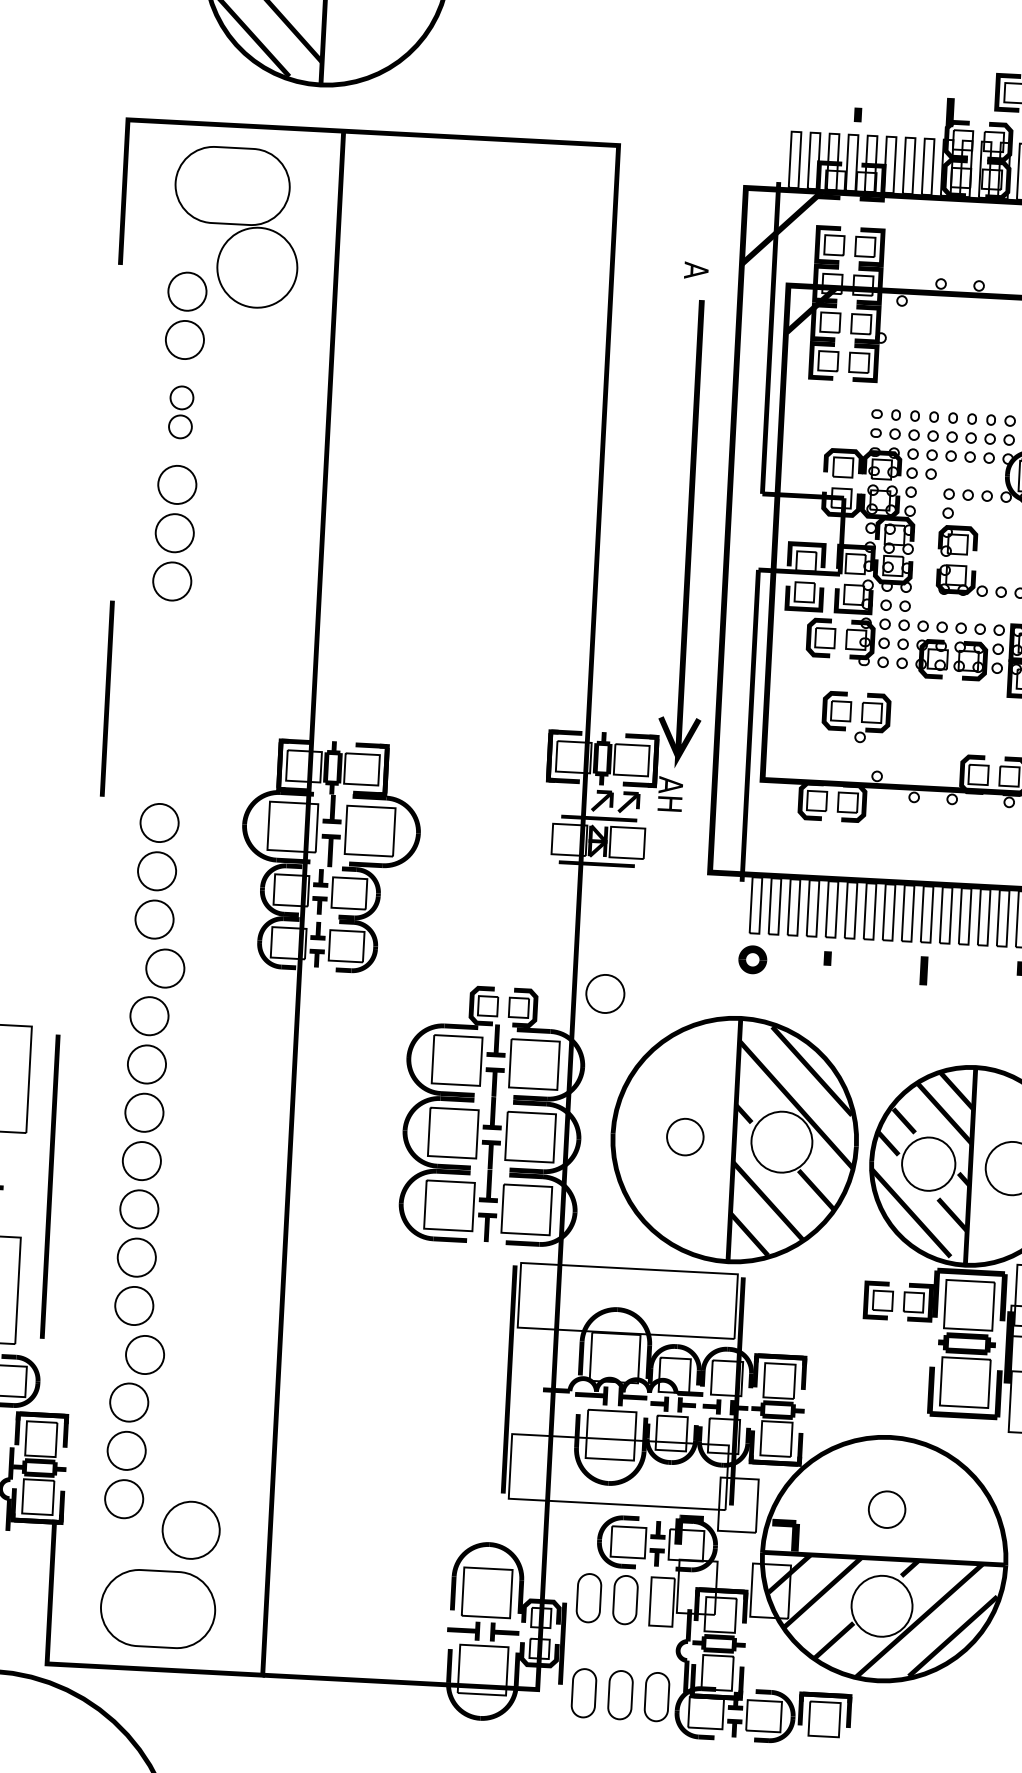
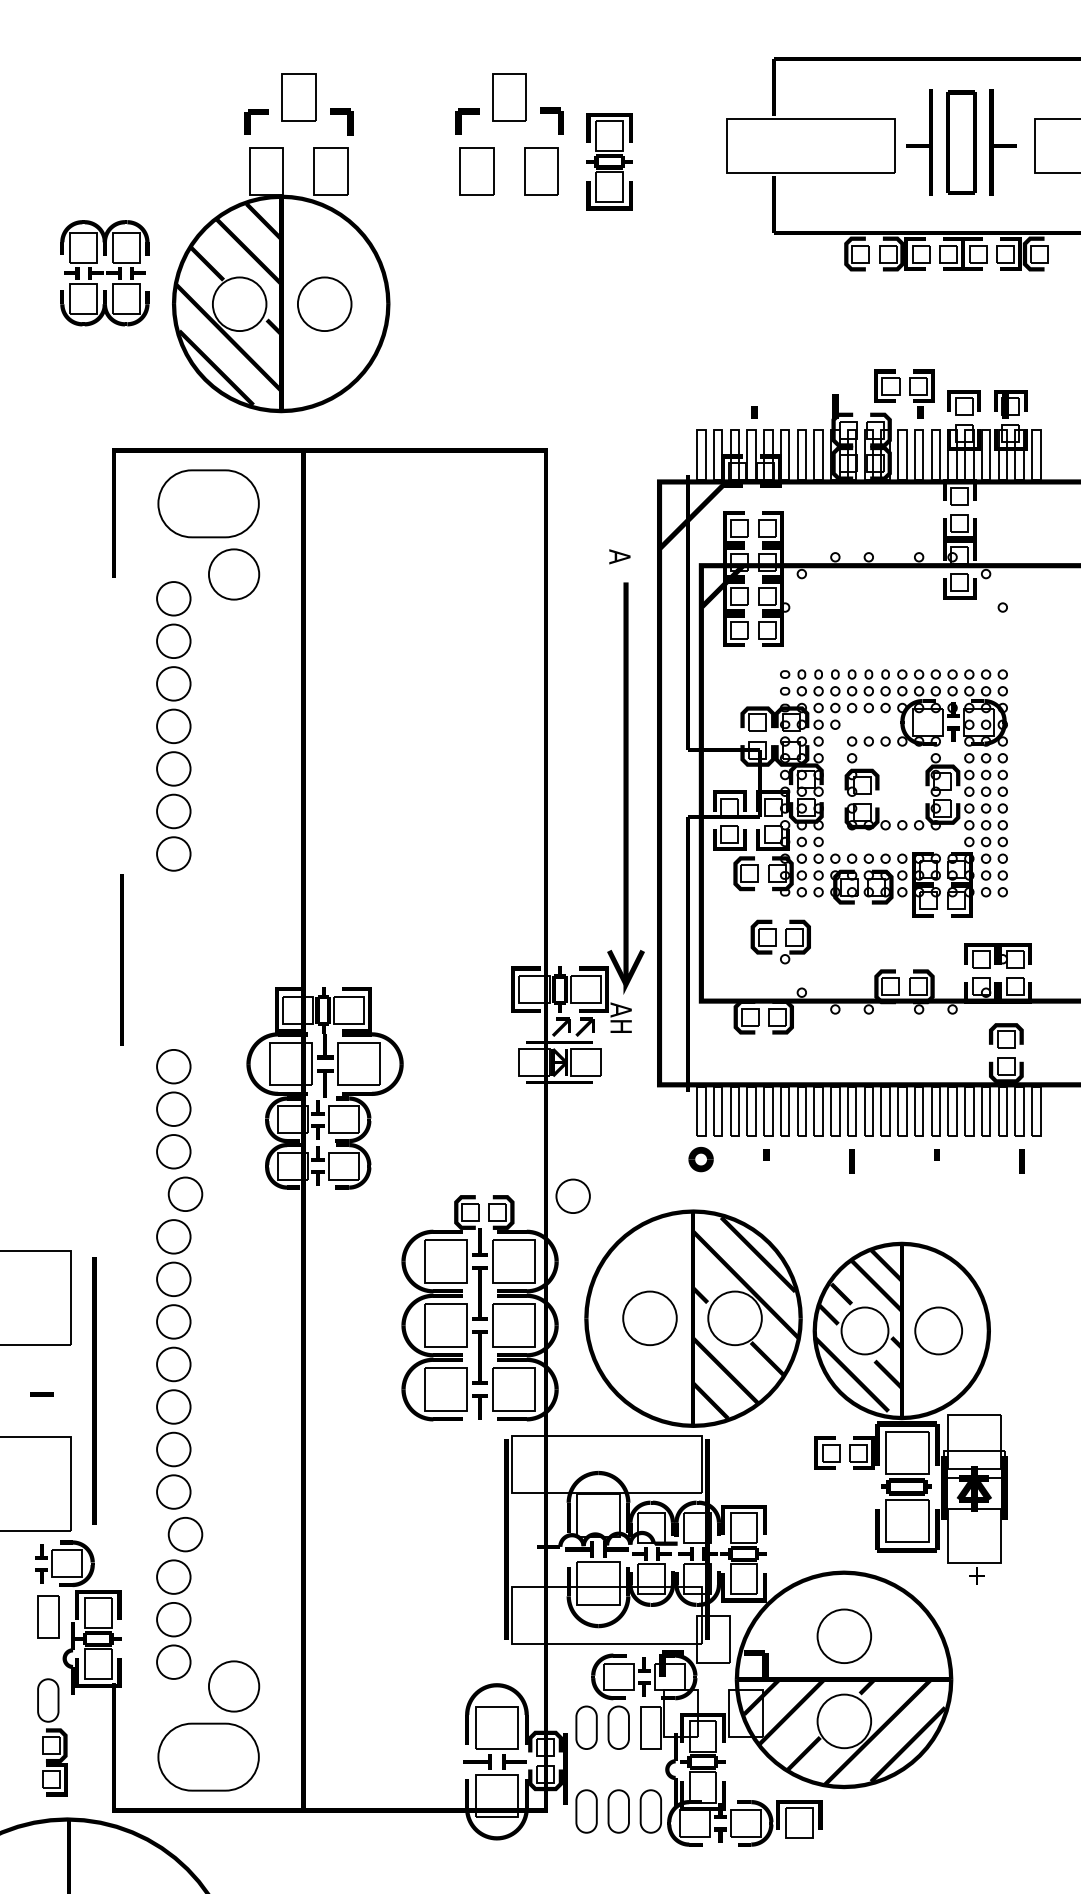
circle: (256, 267) -> (233, 574), size x0.71
part: (180, 411) -> (173, 704), size x1.67
circle: (684, 1137) -> (649, 1318), size x1.67
circle: (887, 1509) -> (844, 1636), size x1.67

